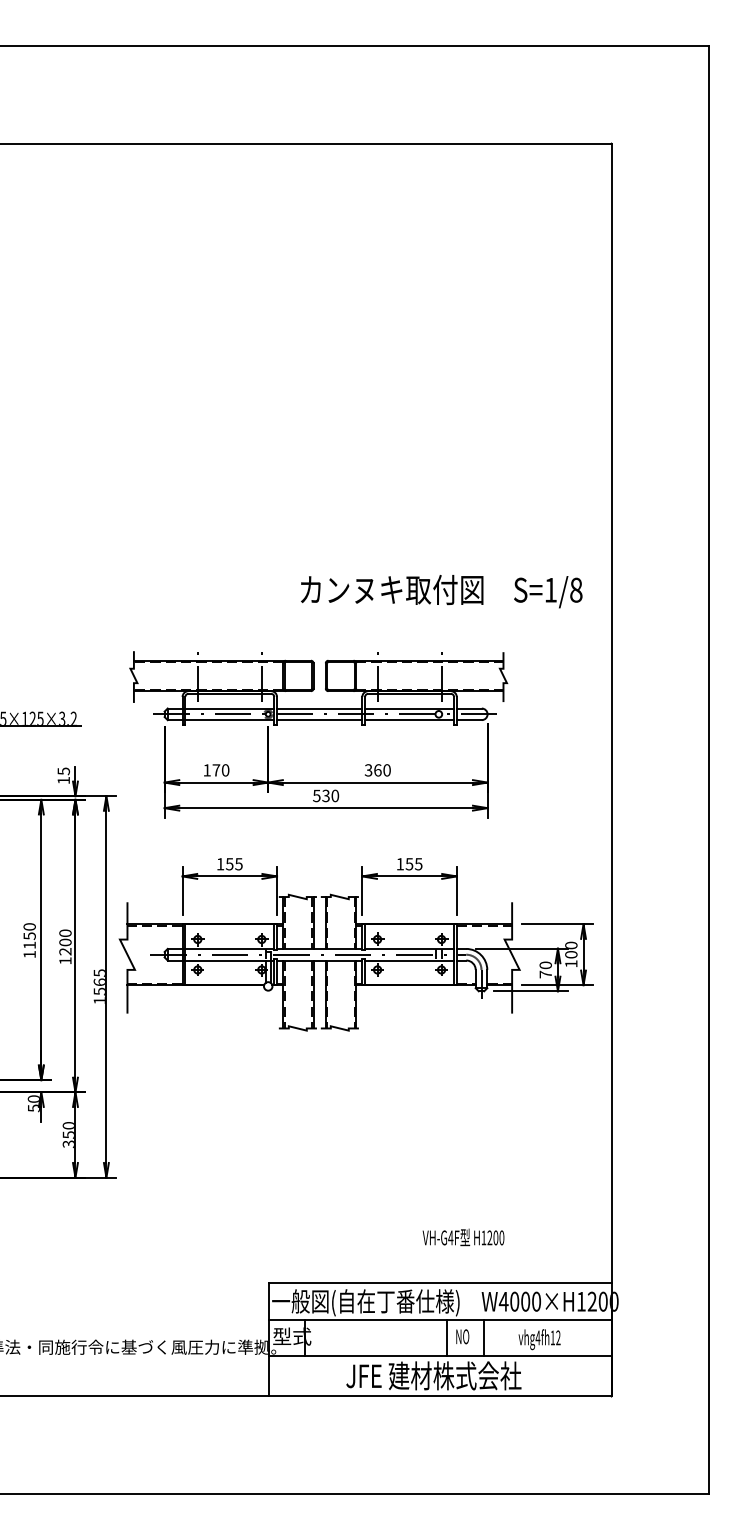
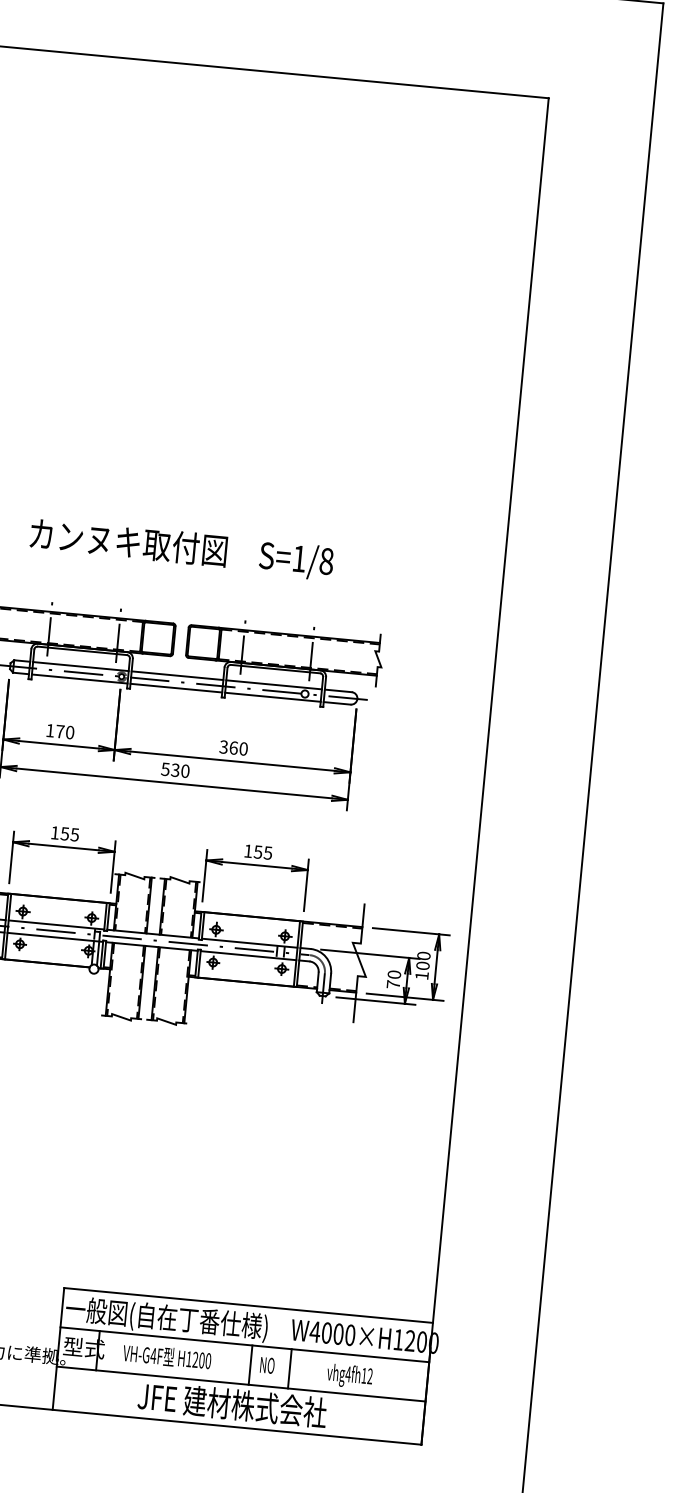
text: (441, 591) -> (181, 549), moved
text: (463, 1237) -> (167, 1356), moved

